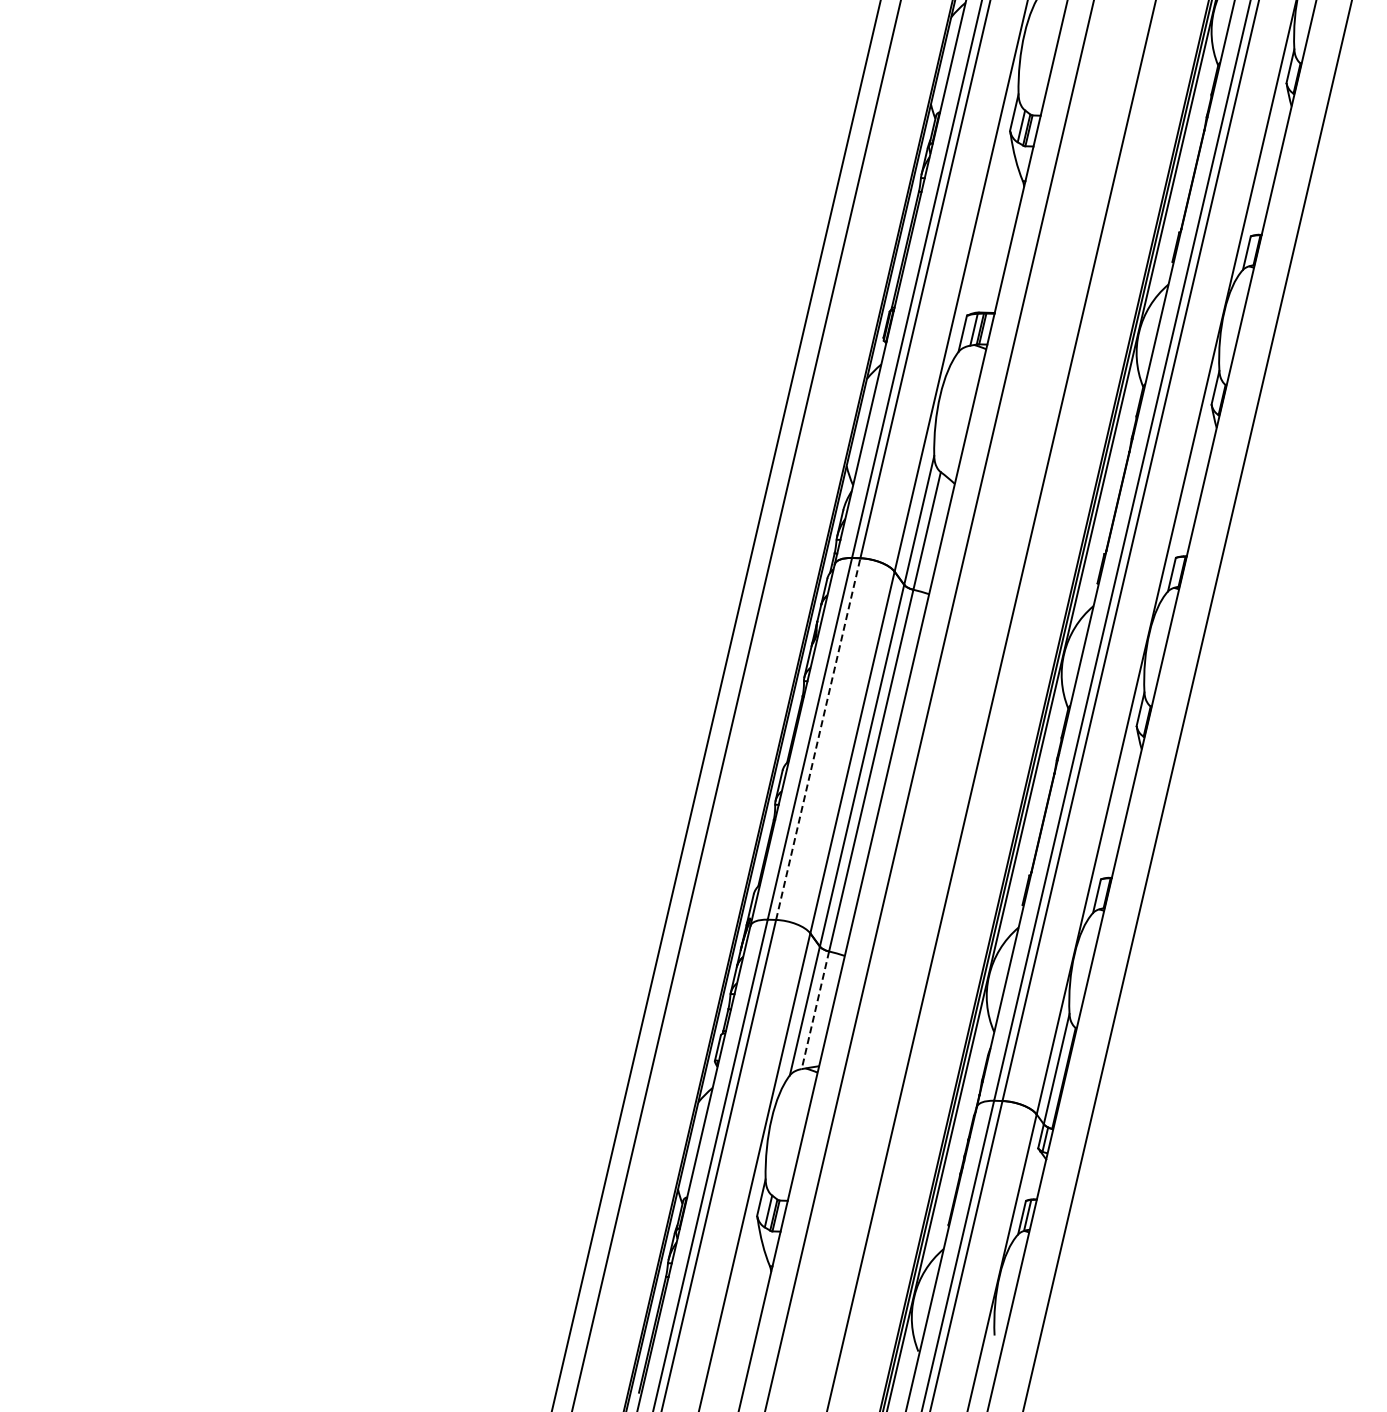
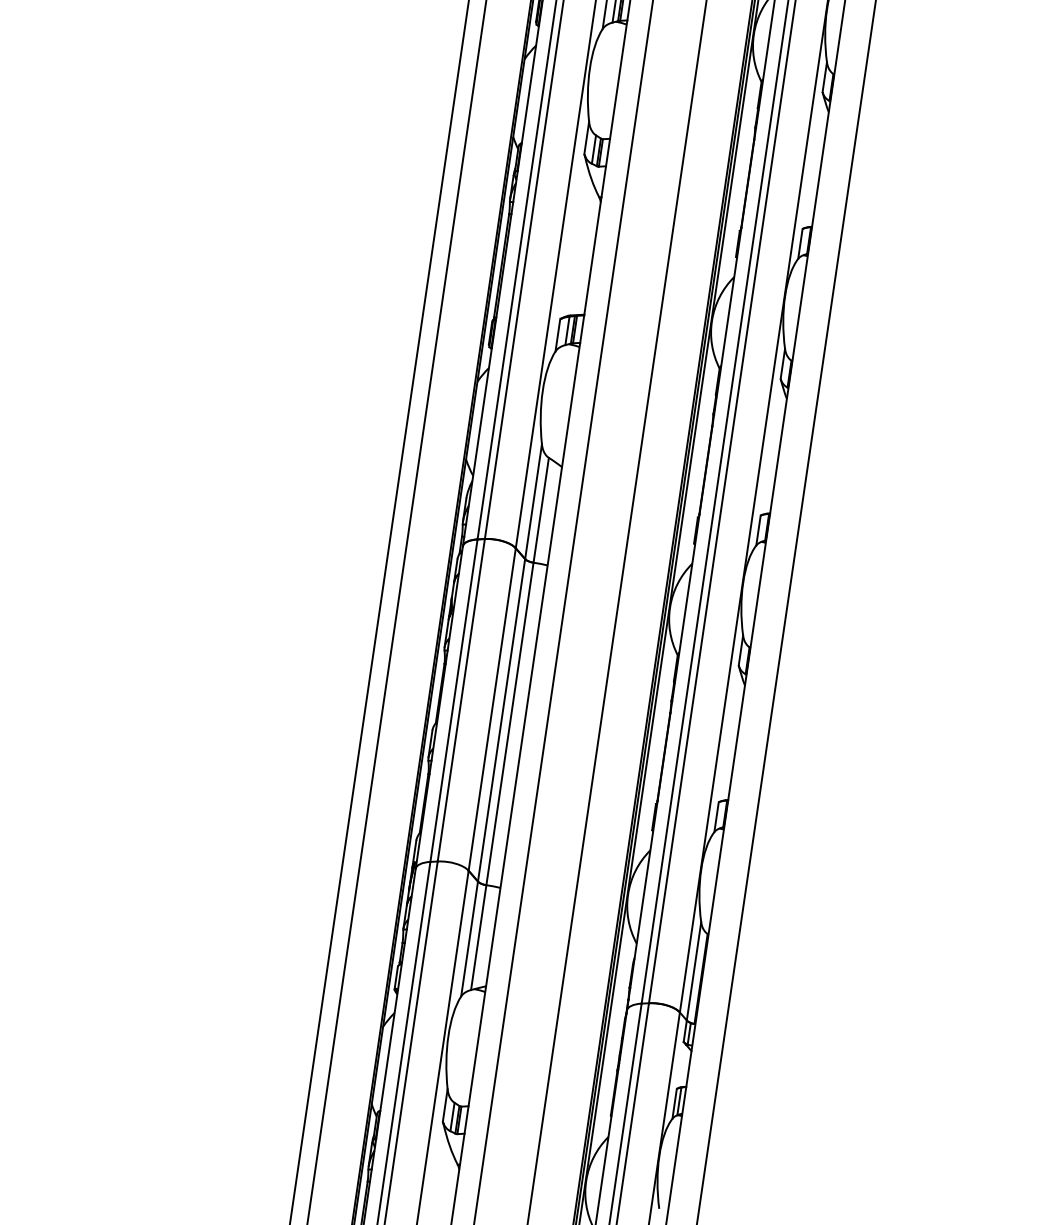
line: (818, 739) -> (461, 700), dashed -> solid
line: (815, 1010) -> (478, 937), dashed -> solid

